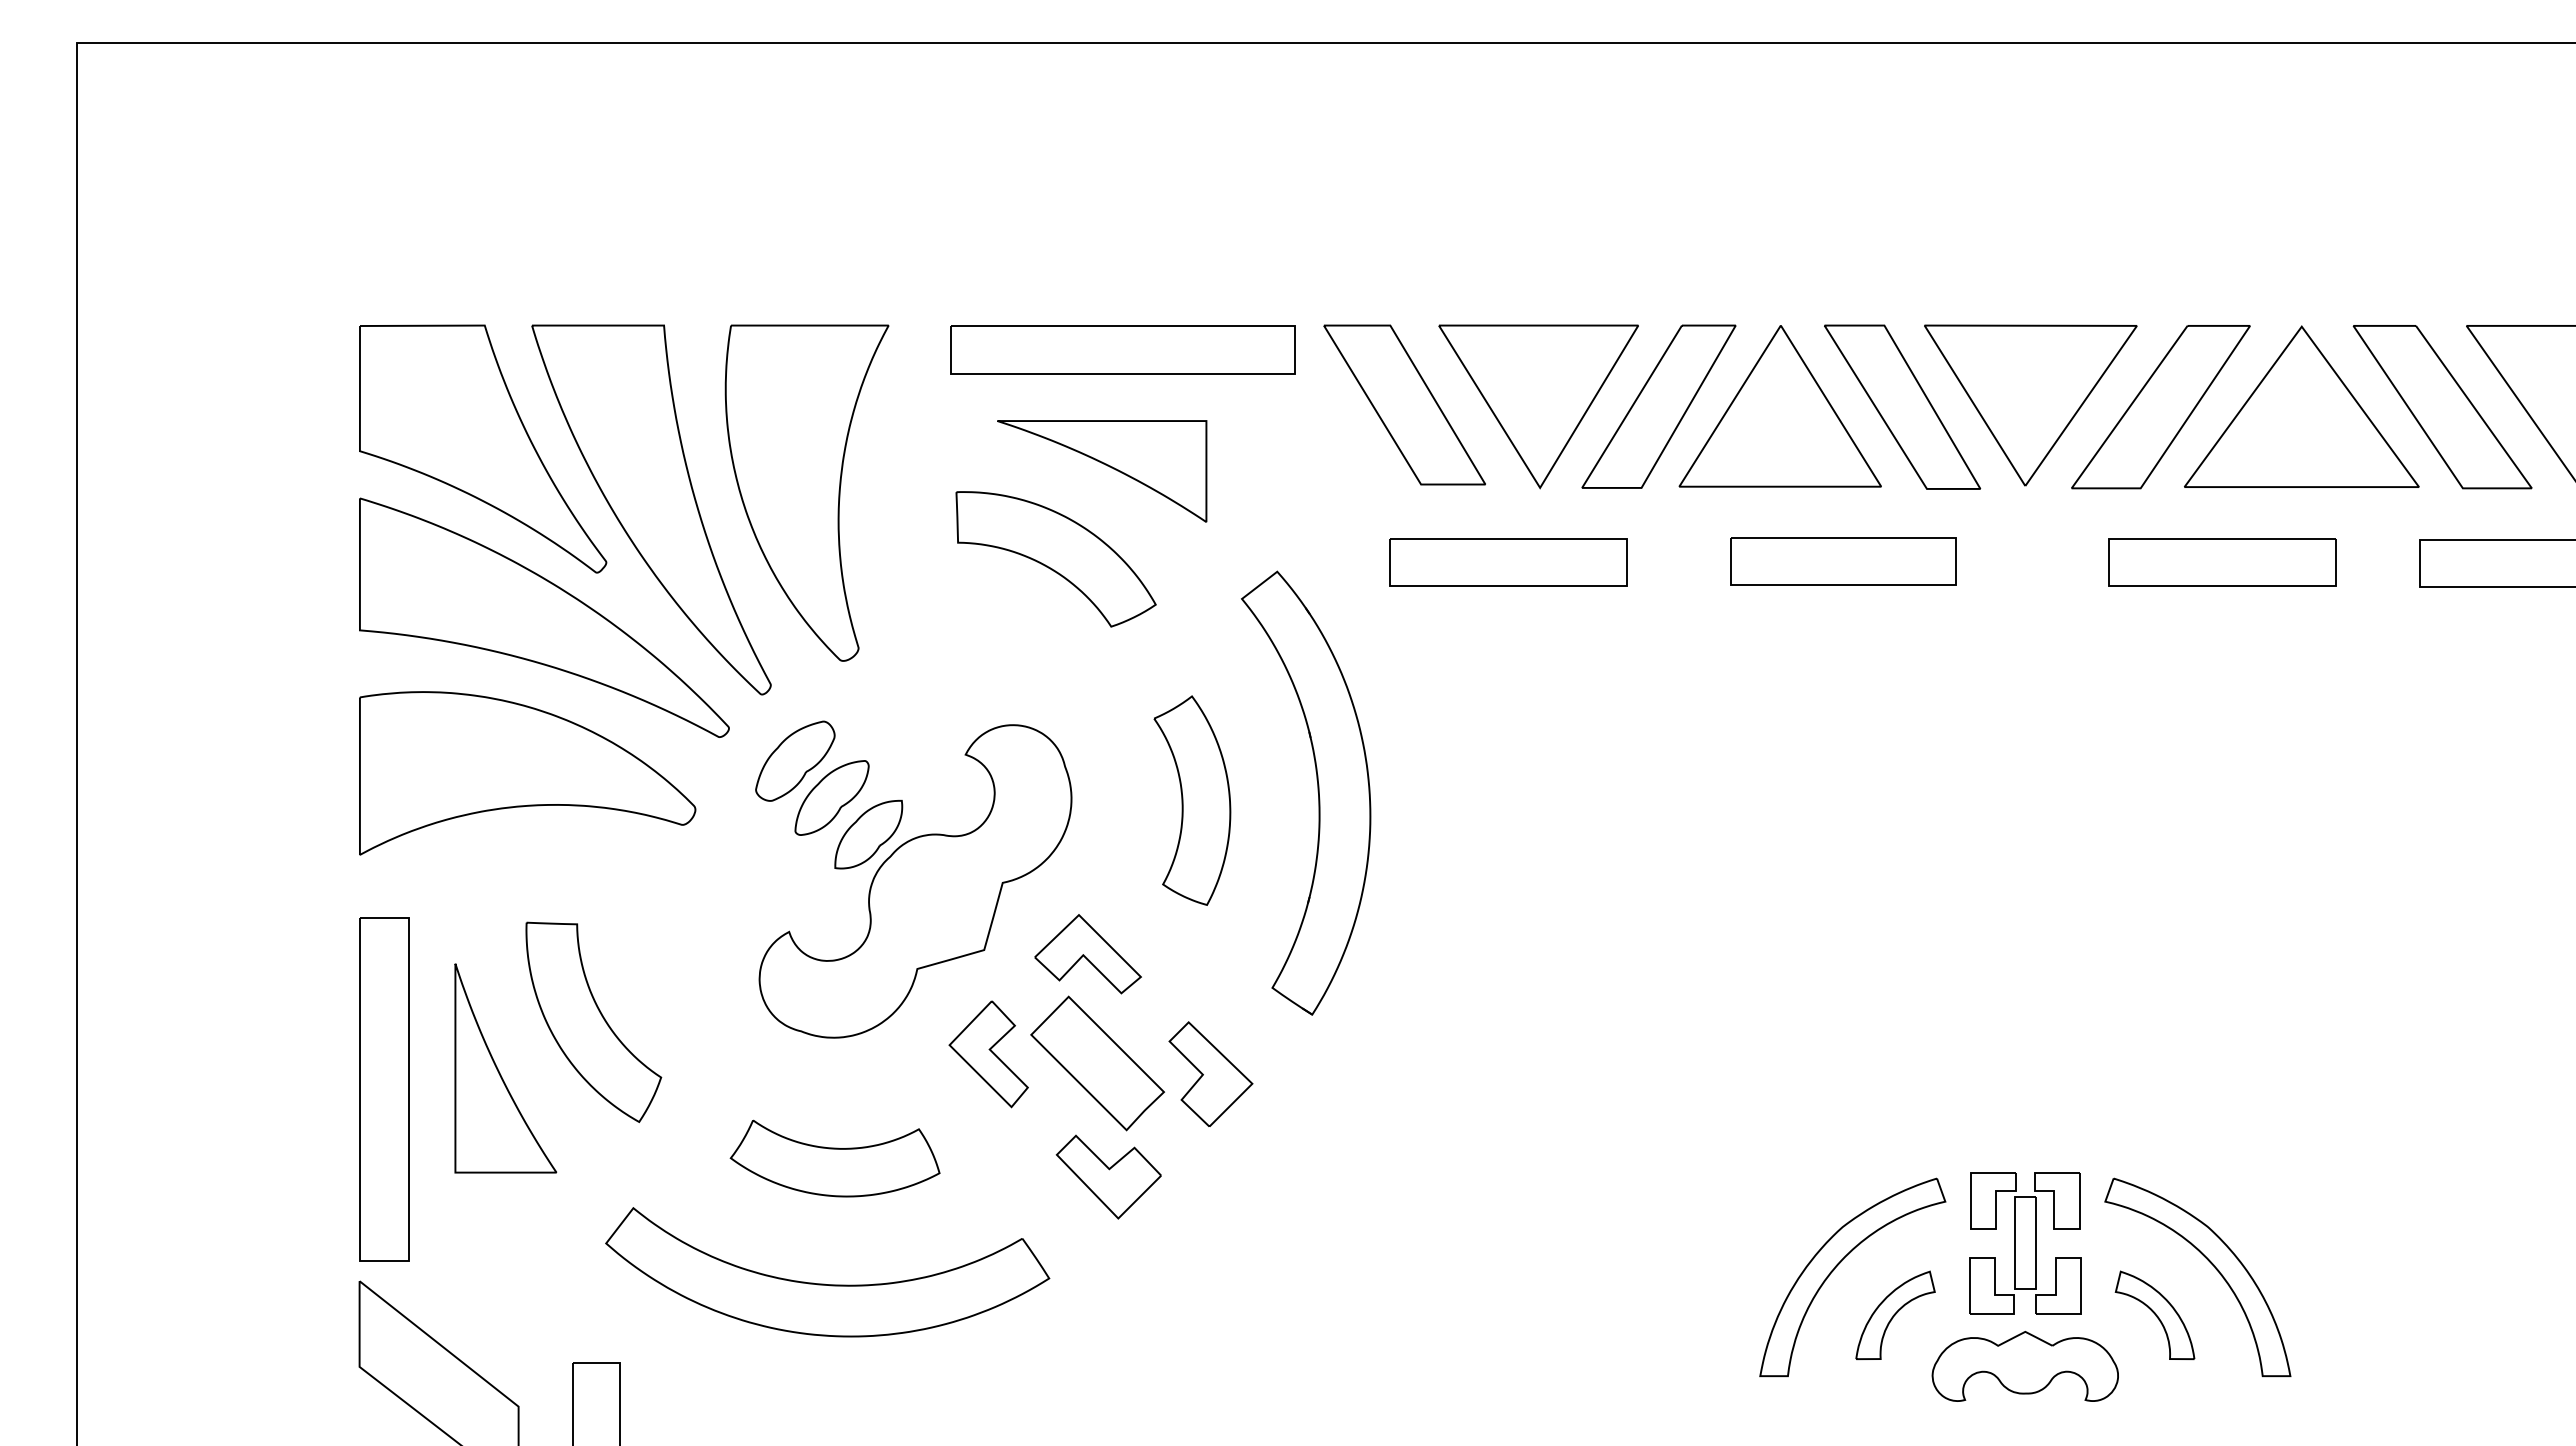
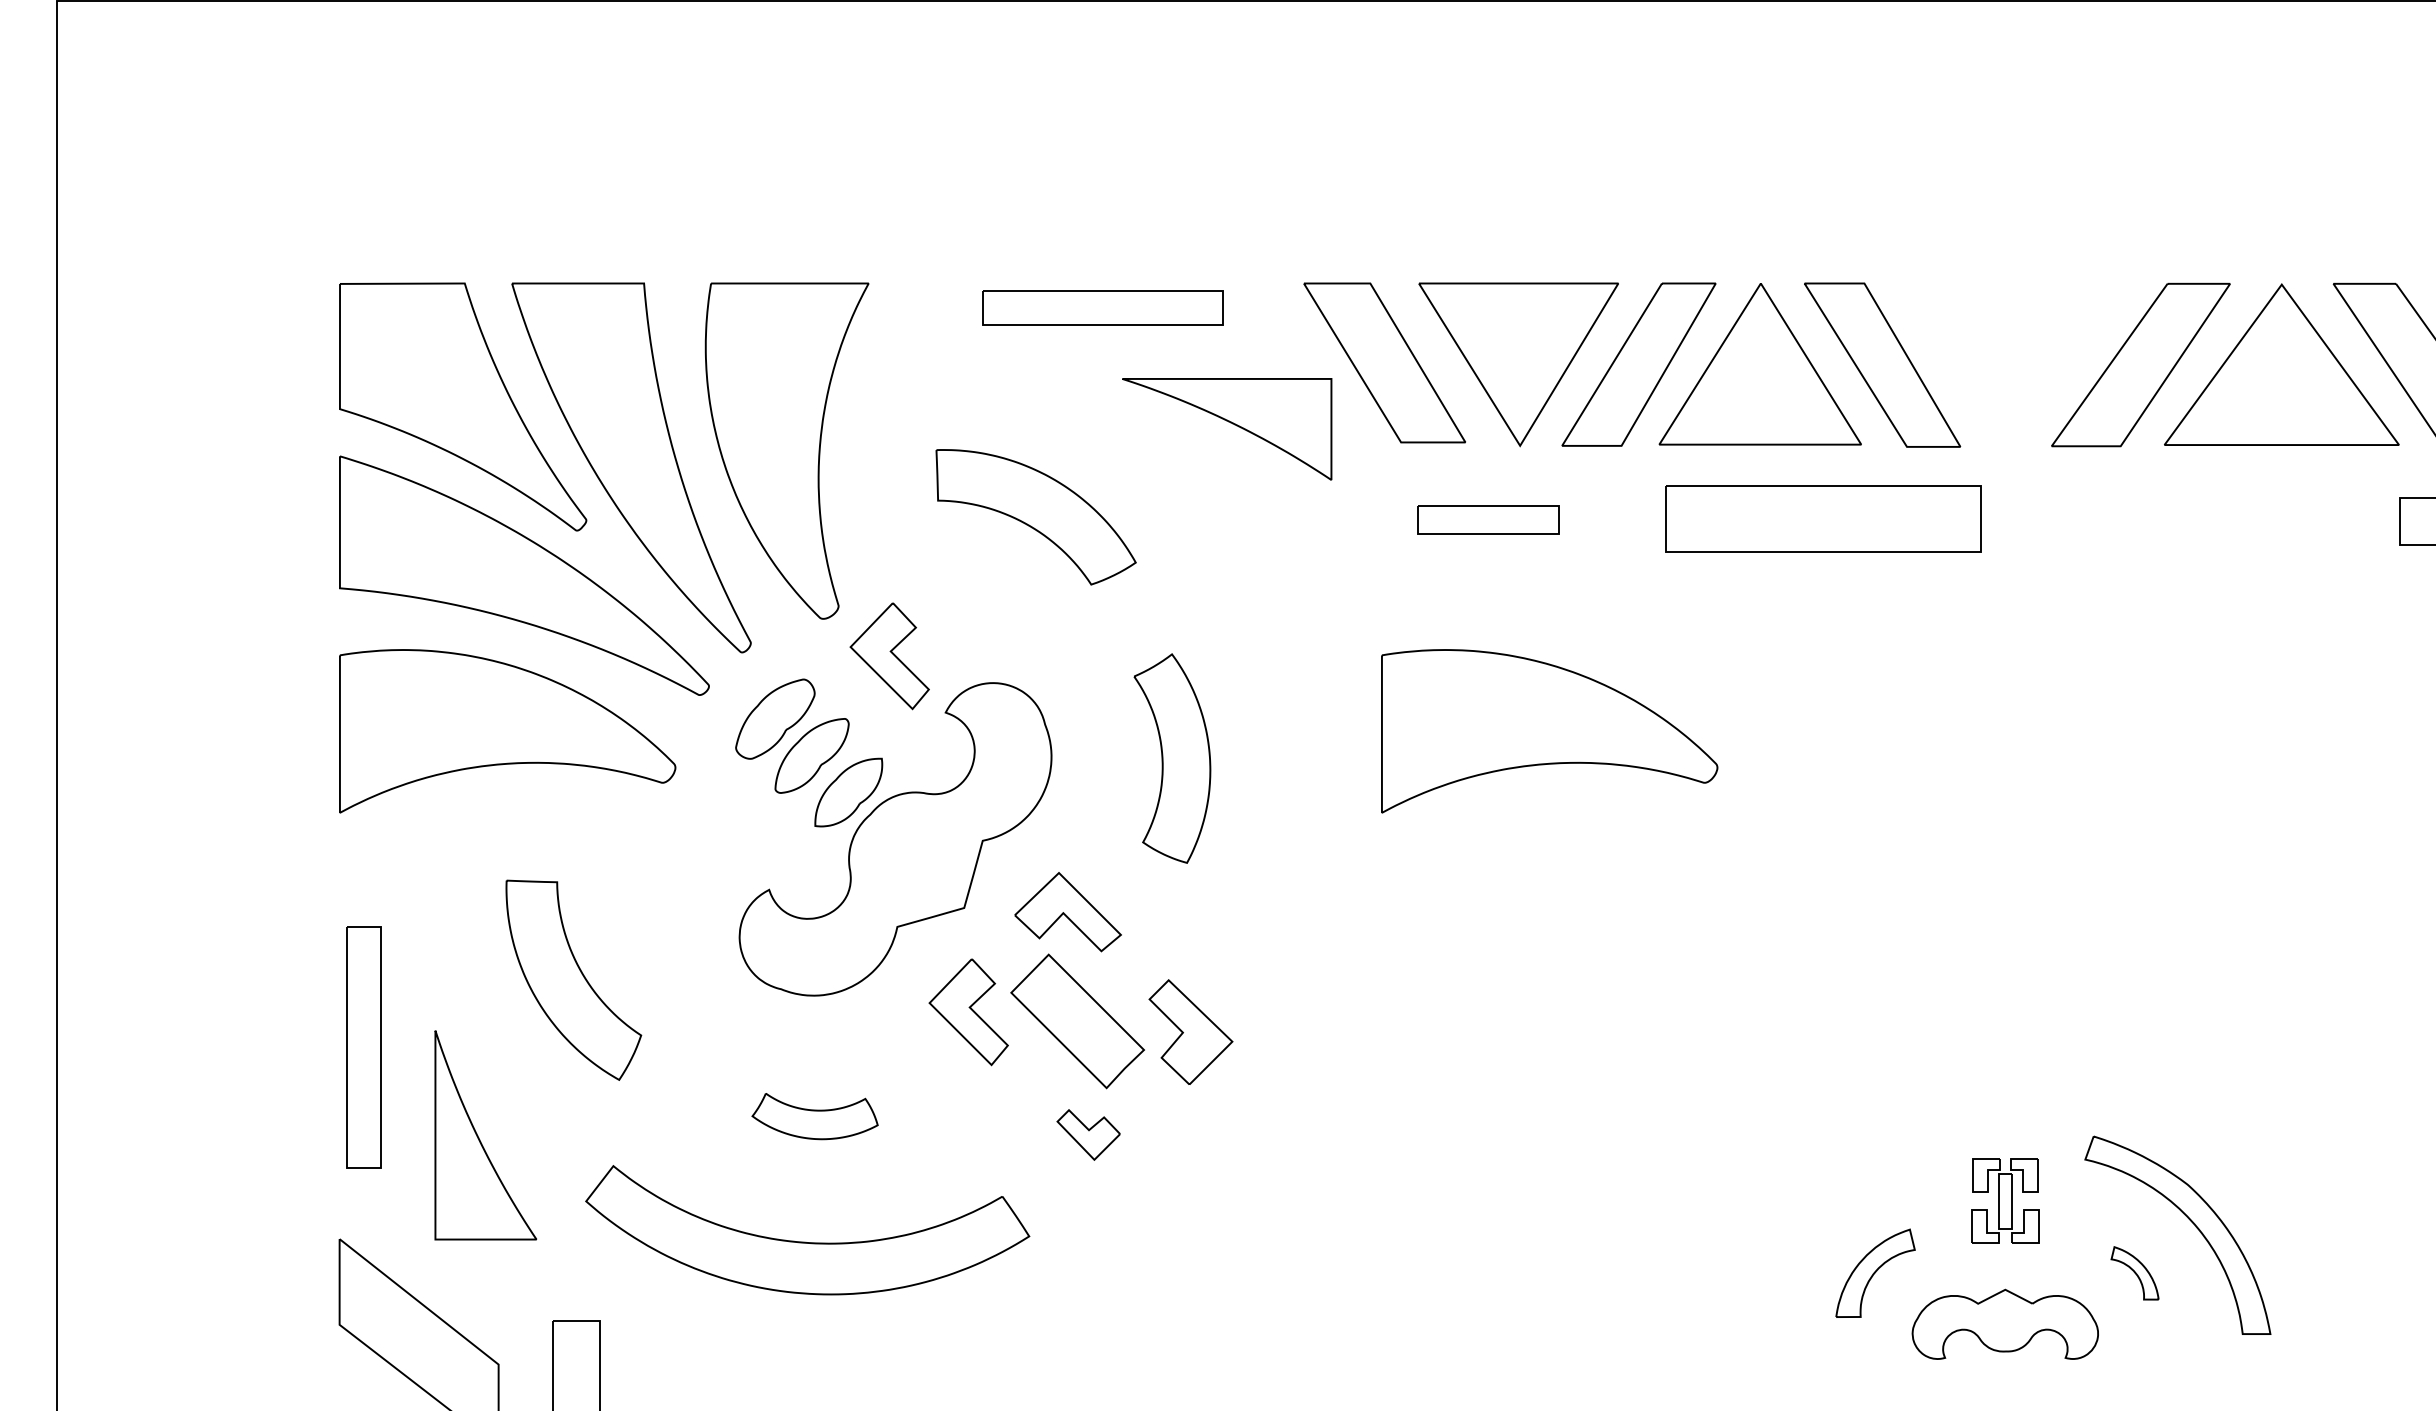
part: (1122, 349) -> (1102, 307), size x0.7
part: (2030, 405) -> (2010, 363), removed
part: (1105, 465) -> (1230, 423), moved
part: (1843, 561) -> (1823, 519), size x1.4
part: (1508, 562) -> (1488, 520), size x0.6
part: (2222, 562) -> (2202, 520), removed
part: (909, 698) -> (889, 656), added
part: (1569, 773) -> (1549, 731), added
part: (1317, 792) -> (1297, 750), removed
part: (499, 1070) -> (479, 1137), moved
part: (384, 1089) -> (364, 1047), size x0.7
part: (834, 1158) -> (814, 1116), size x0.6
part: (1108, 1176) -> (1088, 1134), size x0.6
part: (2025, 1243) -> (2005, 1201), size x0.6
part: (1839, 1264) -> (1819, 1222), removed
part: (2154, 1315) -> (2134, 1273), size x0.6

